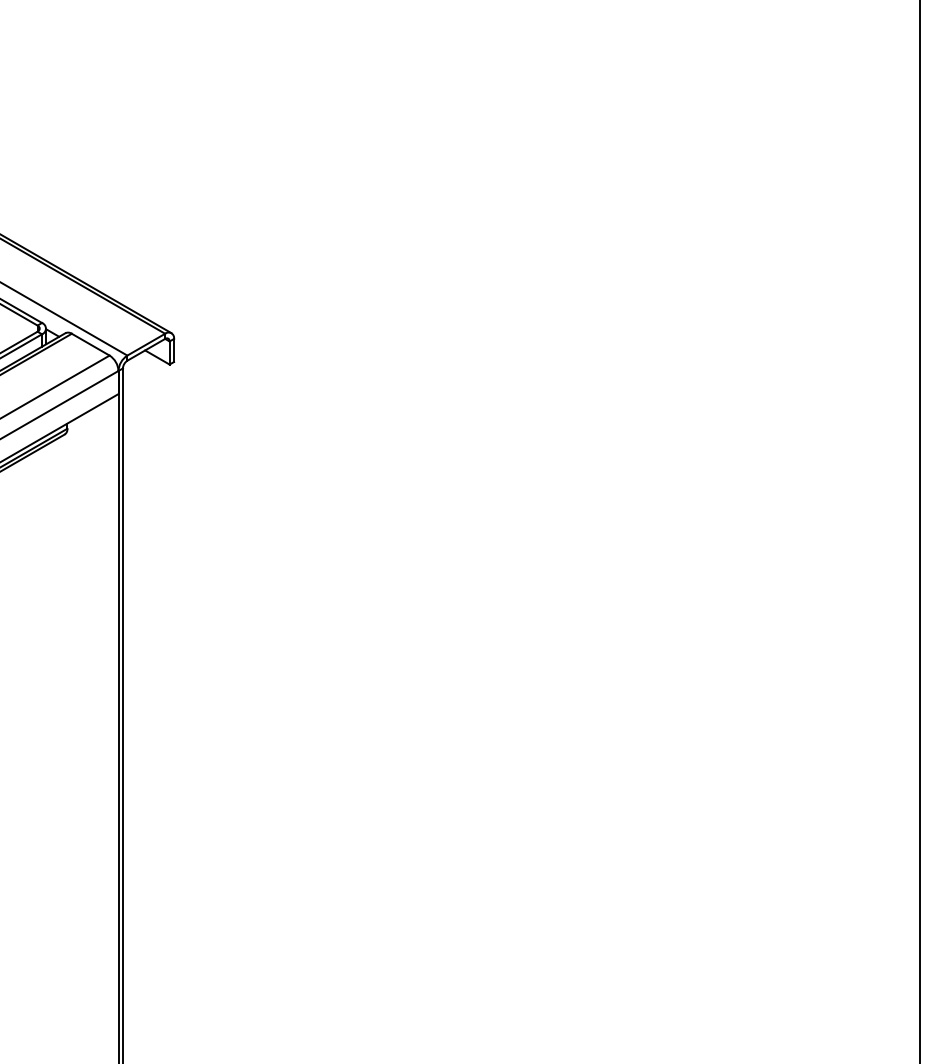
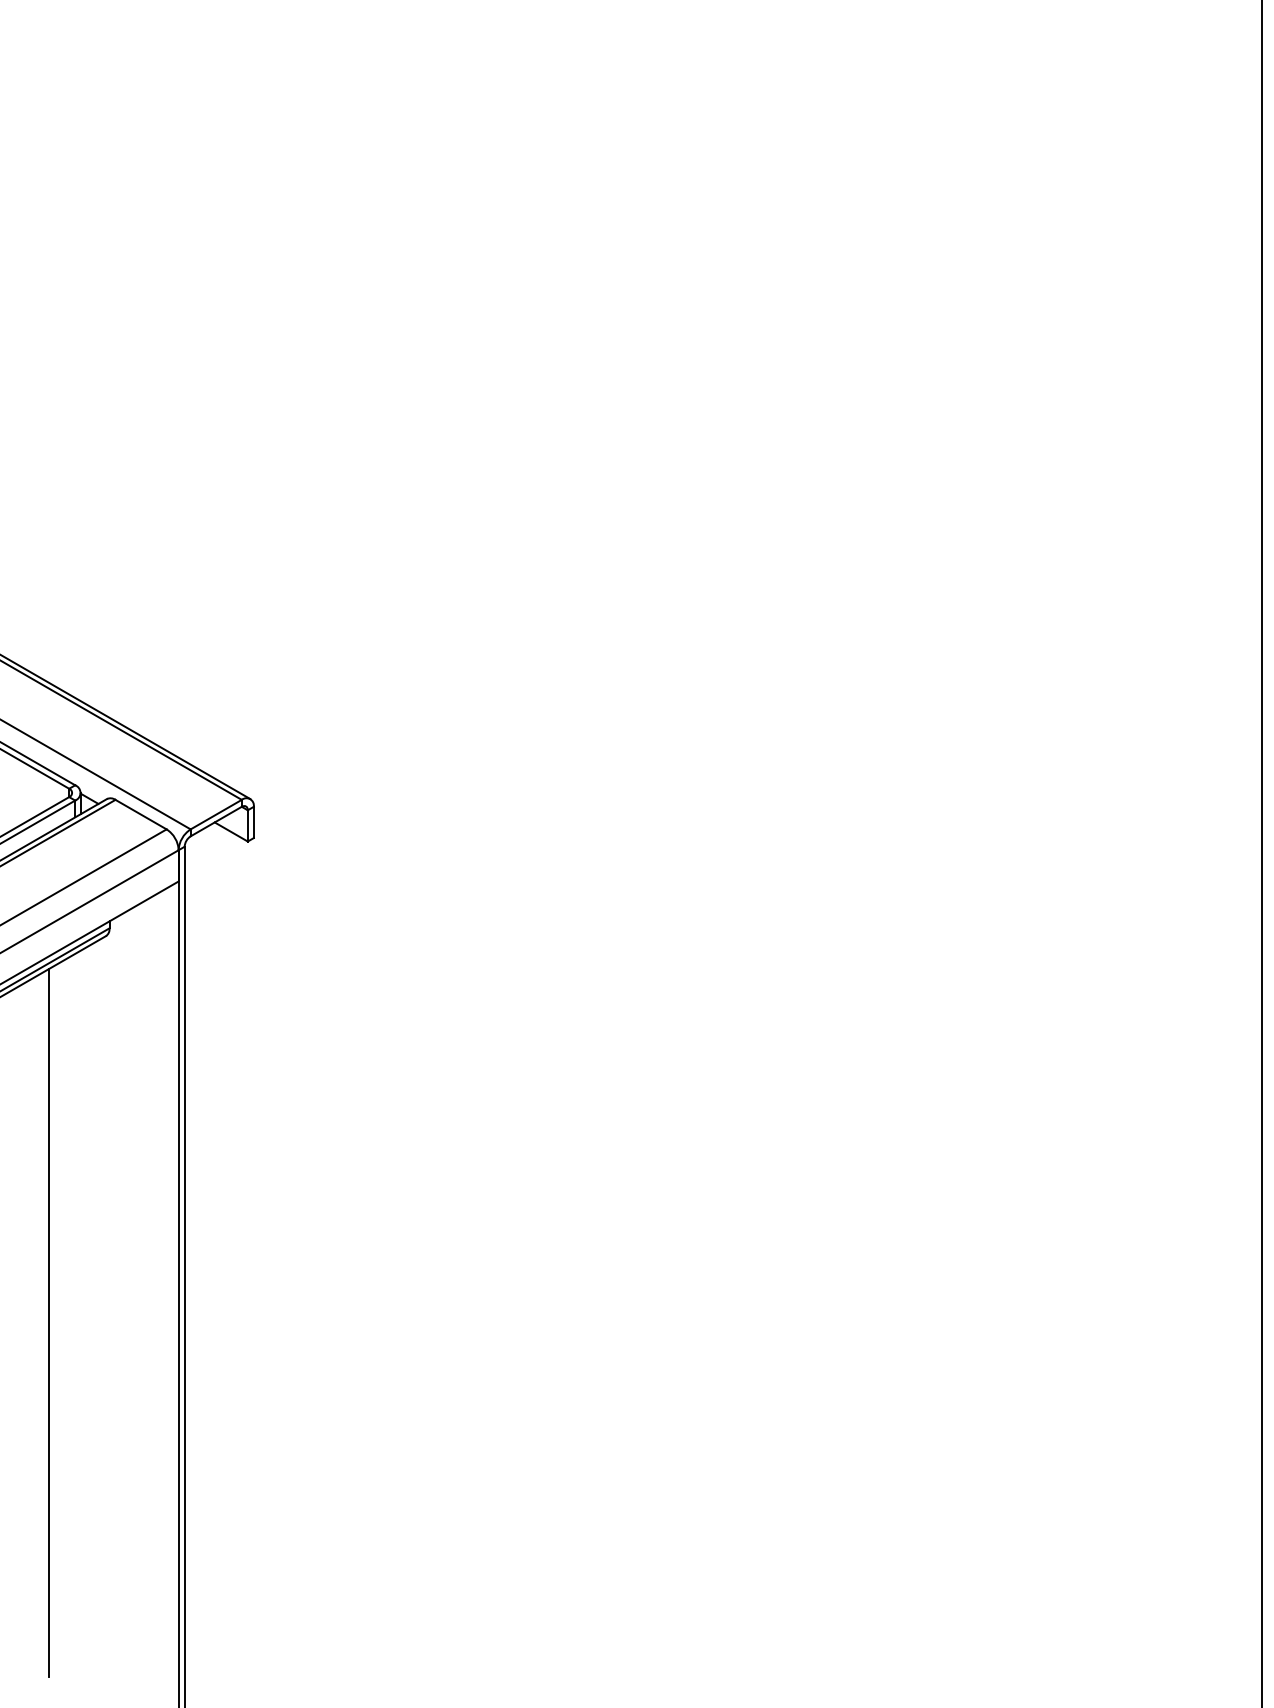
line: (23, 720) -> (49, 1322), added

